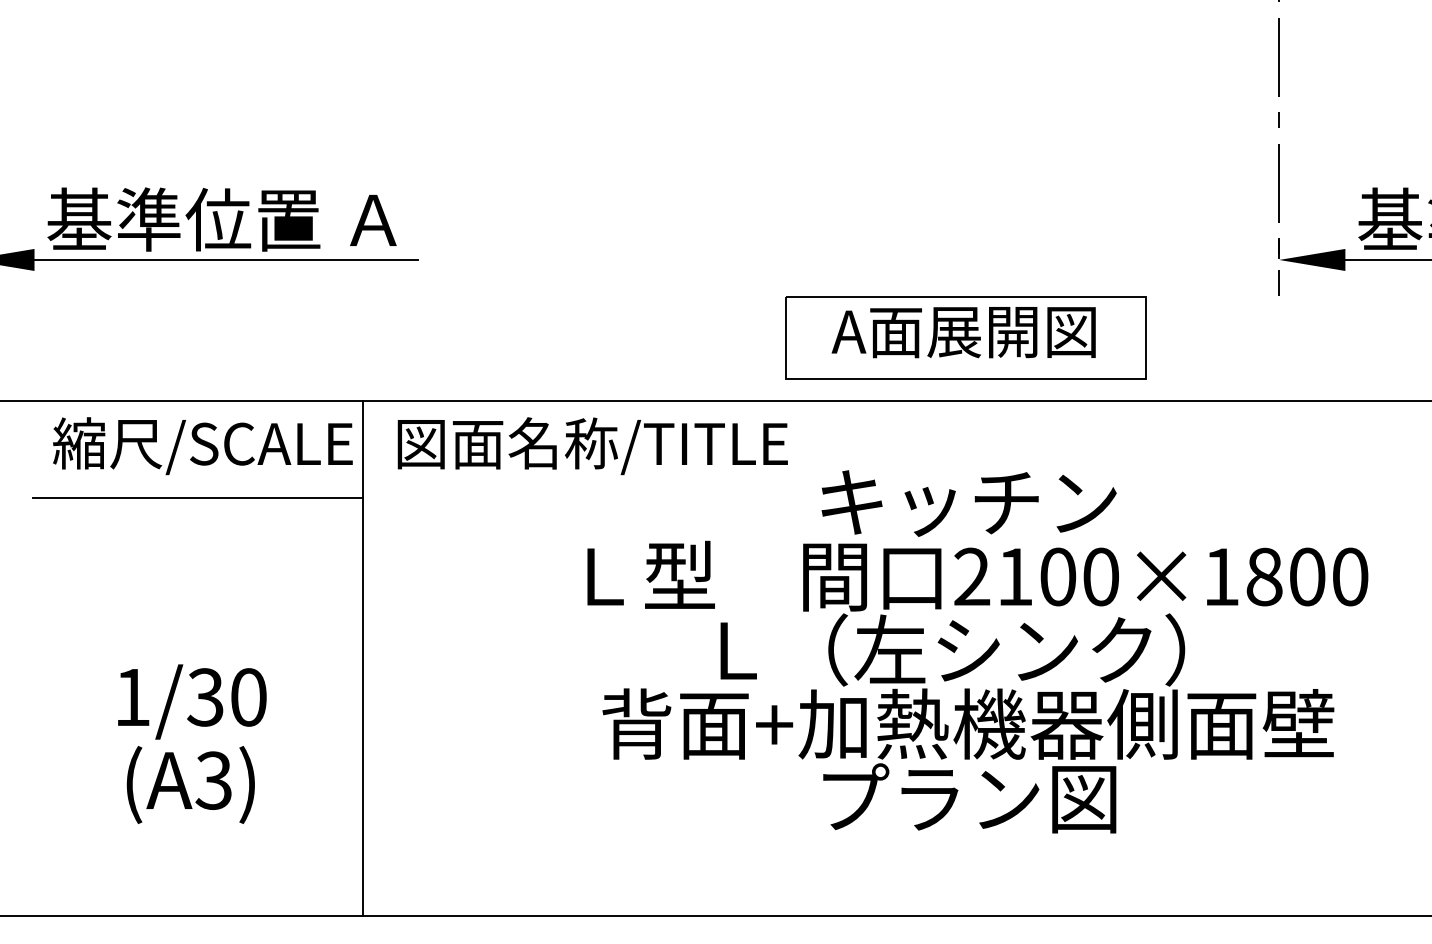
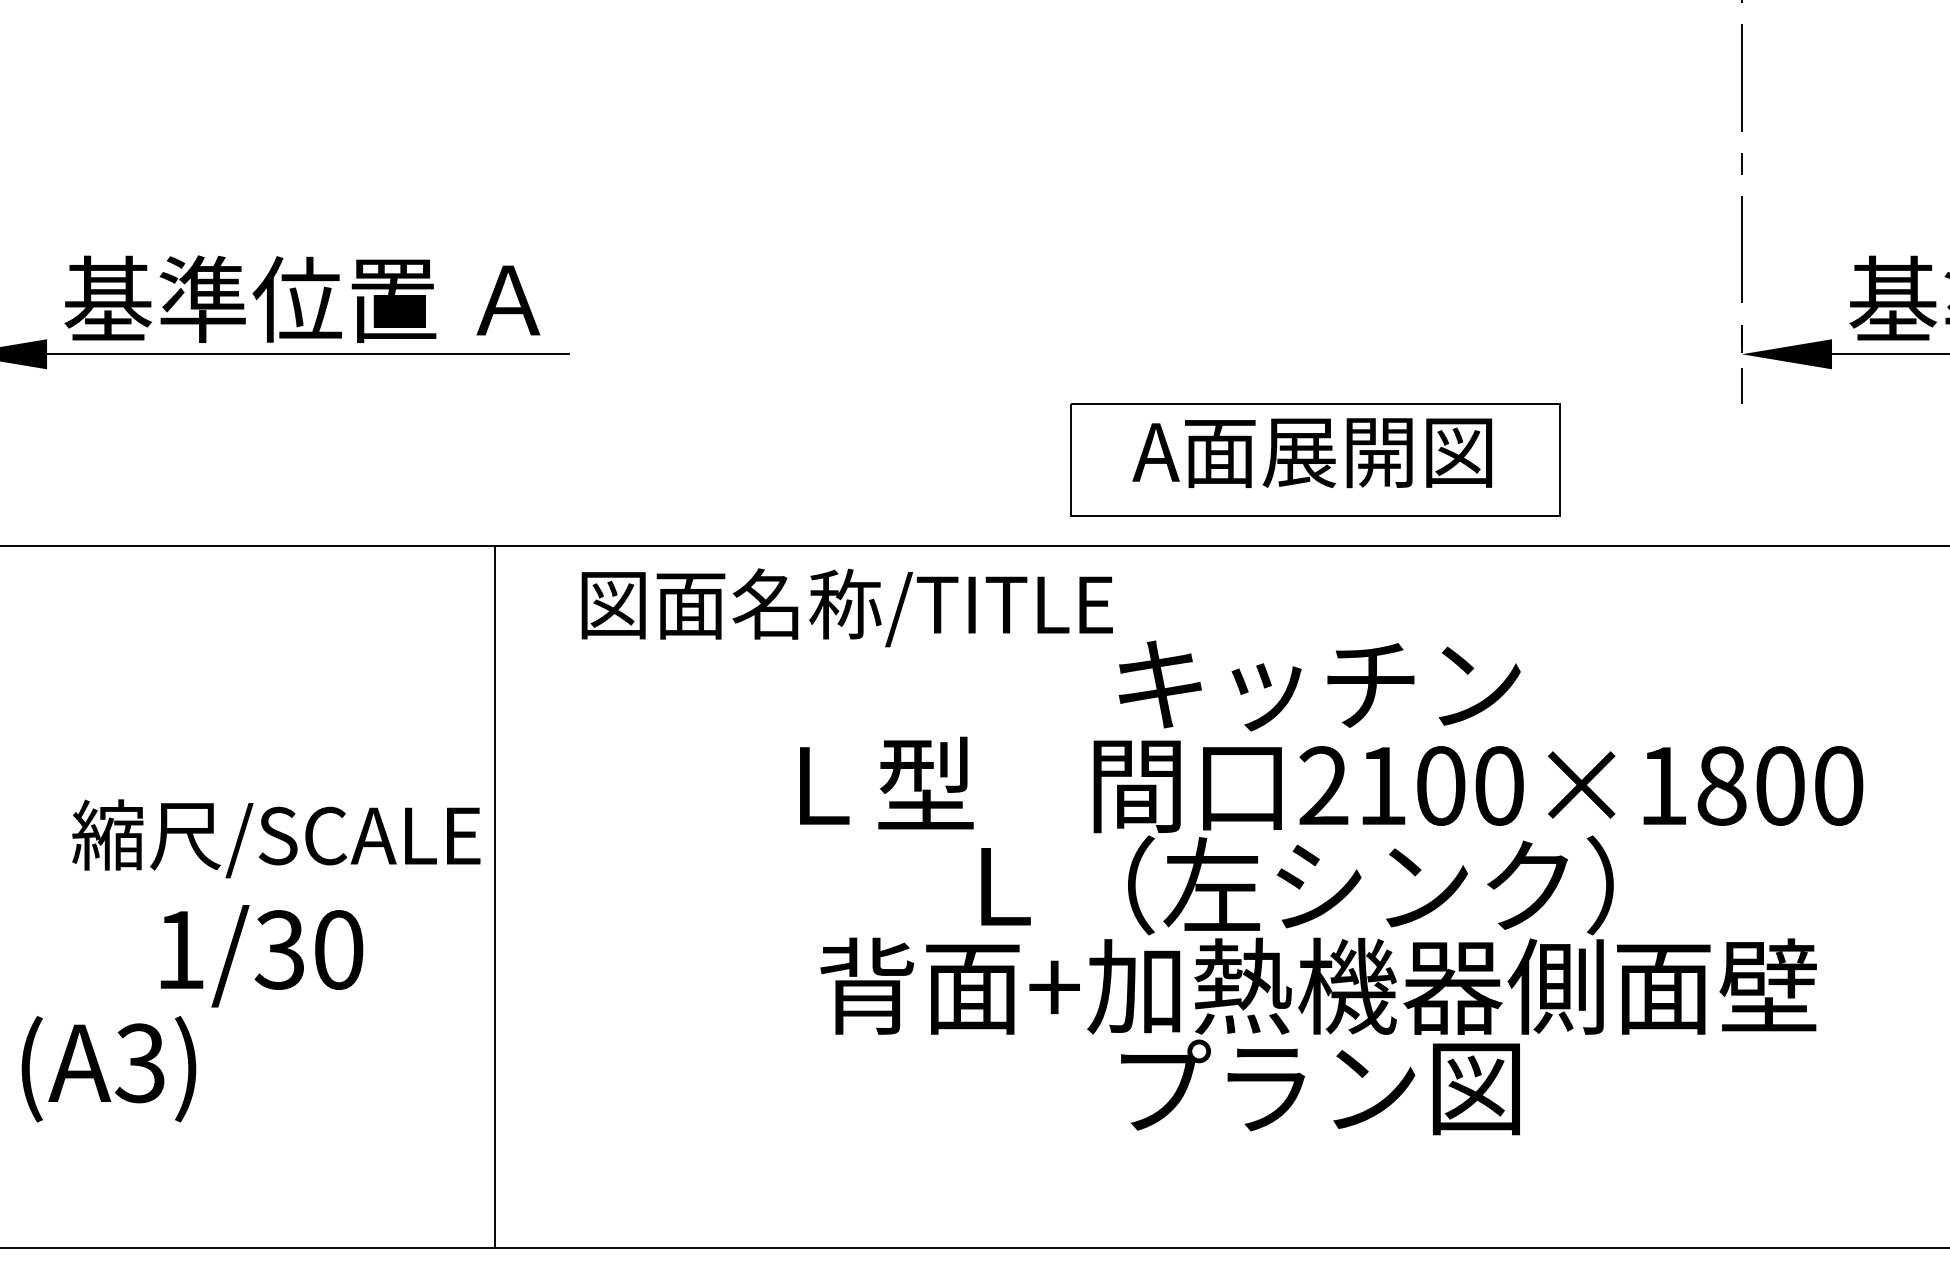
text: (203, 445) -> (276, 838), moved
text: (592, 445) -> (846, 607), moved
line: (197, 498) -> (269, 678), removed
text: (190, 785) -> (108, 1069), moved

